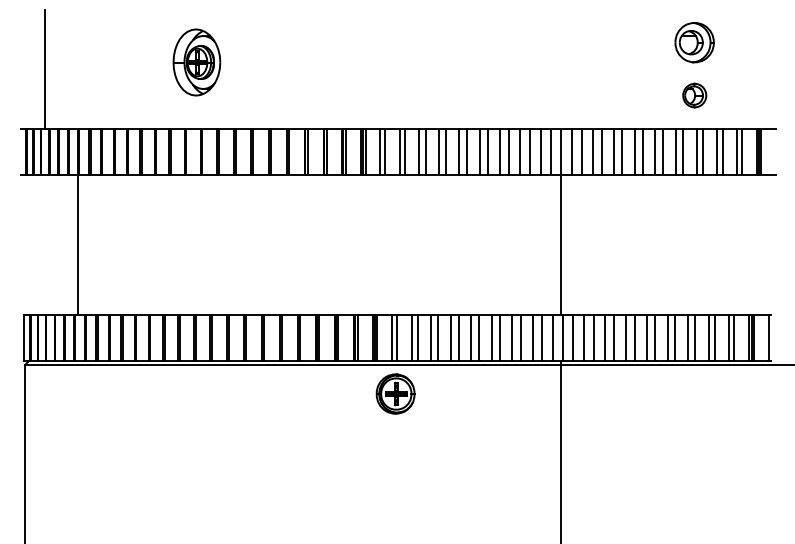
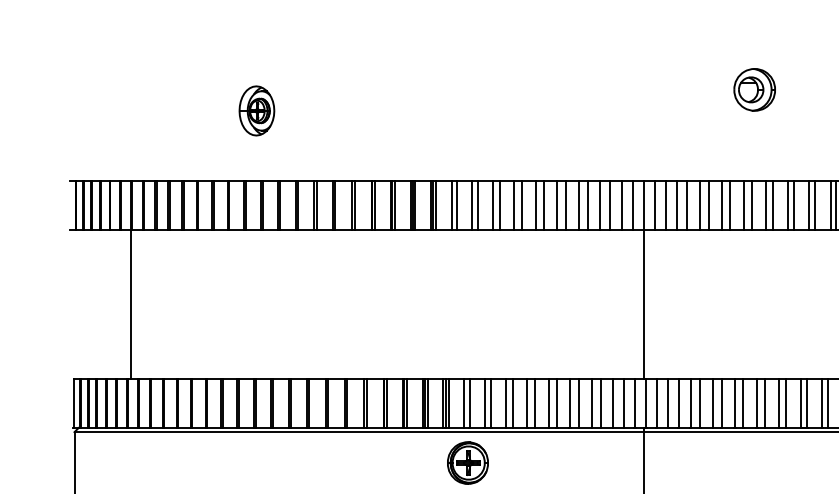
part: (694, 42) -> (754, 89), moved
part: (196, 62) -> (256, 110), size x0.7
line: (45, 68) -> (96, 117), removed
part: (694, 95) -> (785, 145), removed

